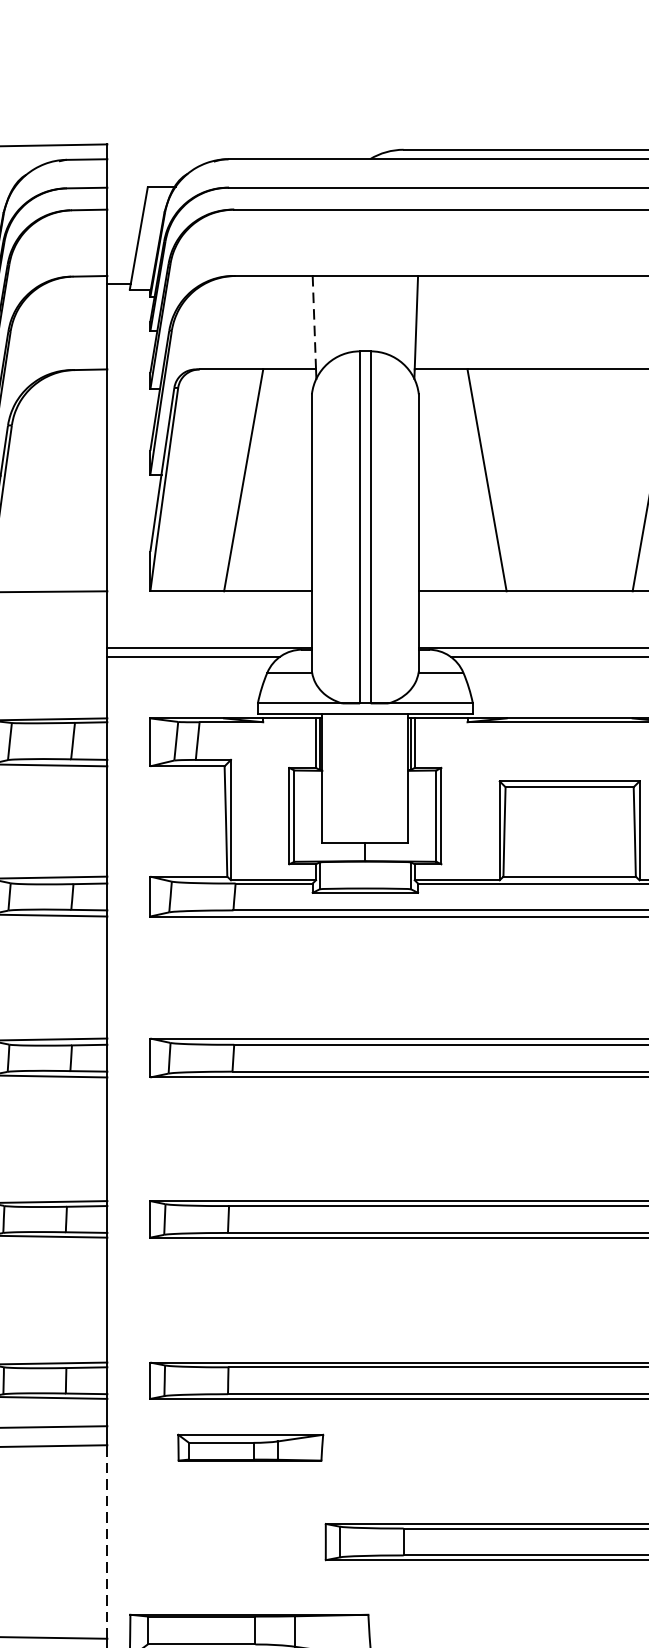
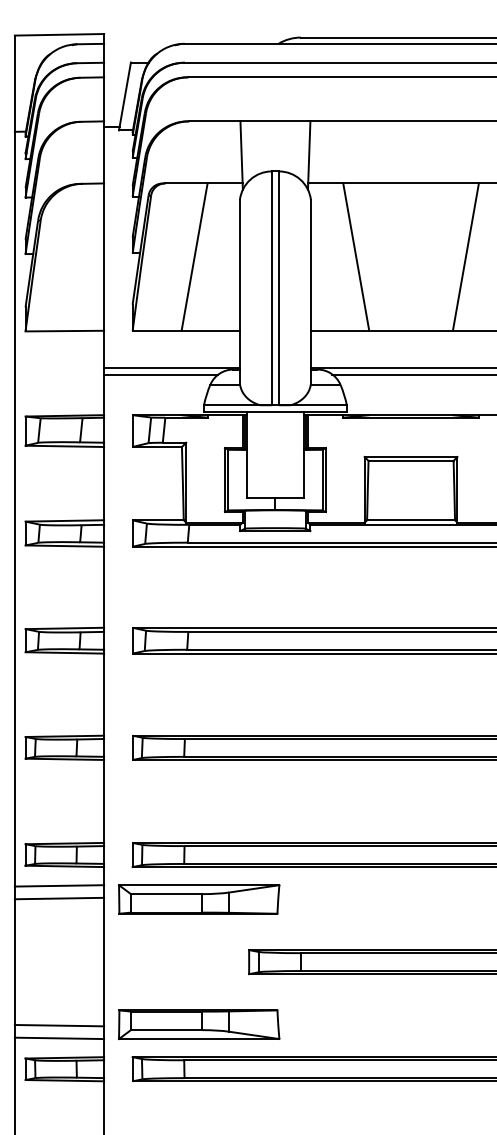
line: (314, 322) -> (241, 152), dashed -> solid
part: (251, 1447) -> (199, 899), size x1.67
line: (107, 1541) -> (104, 961), dashed -> solid

